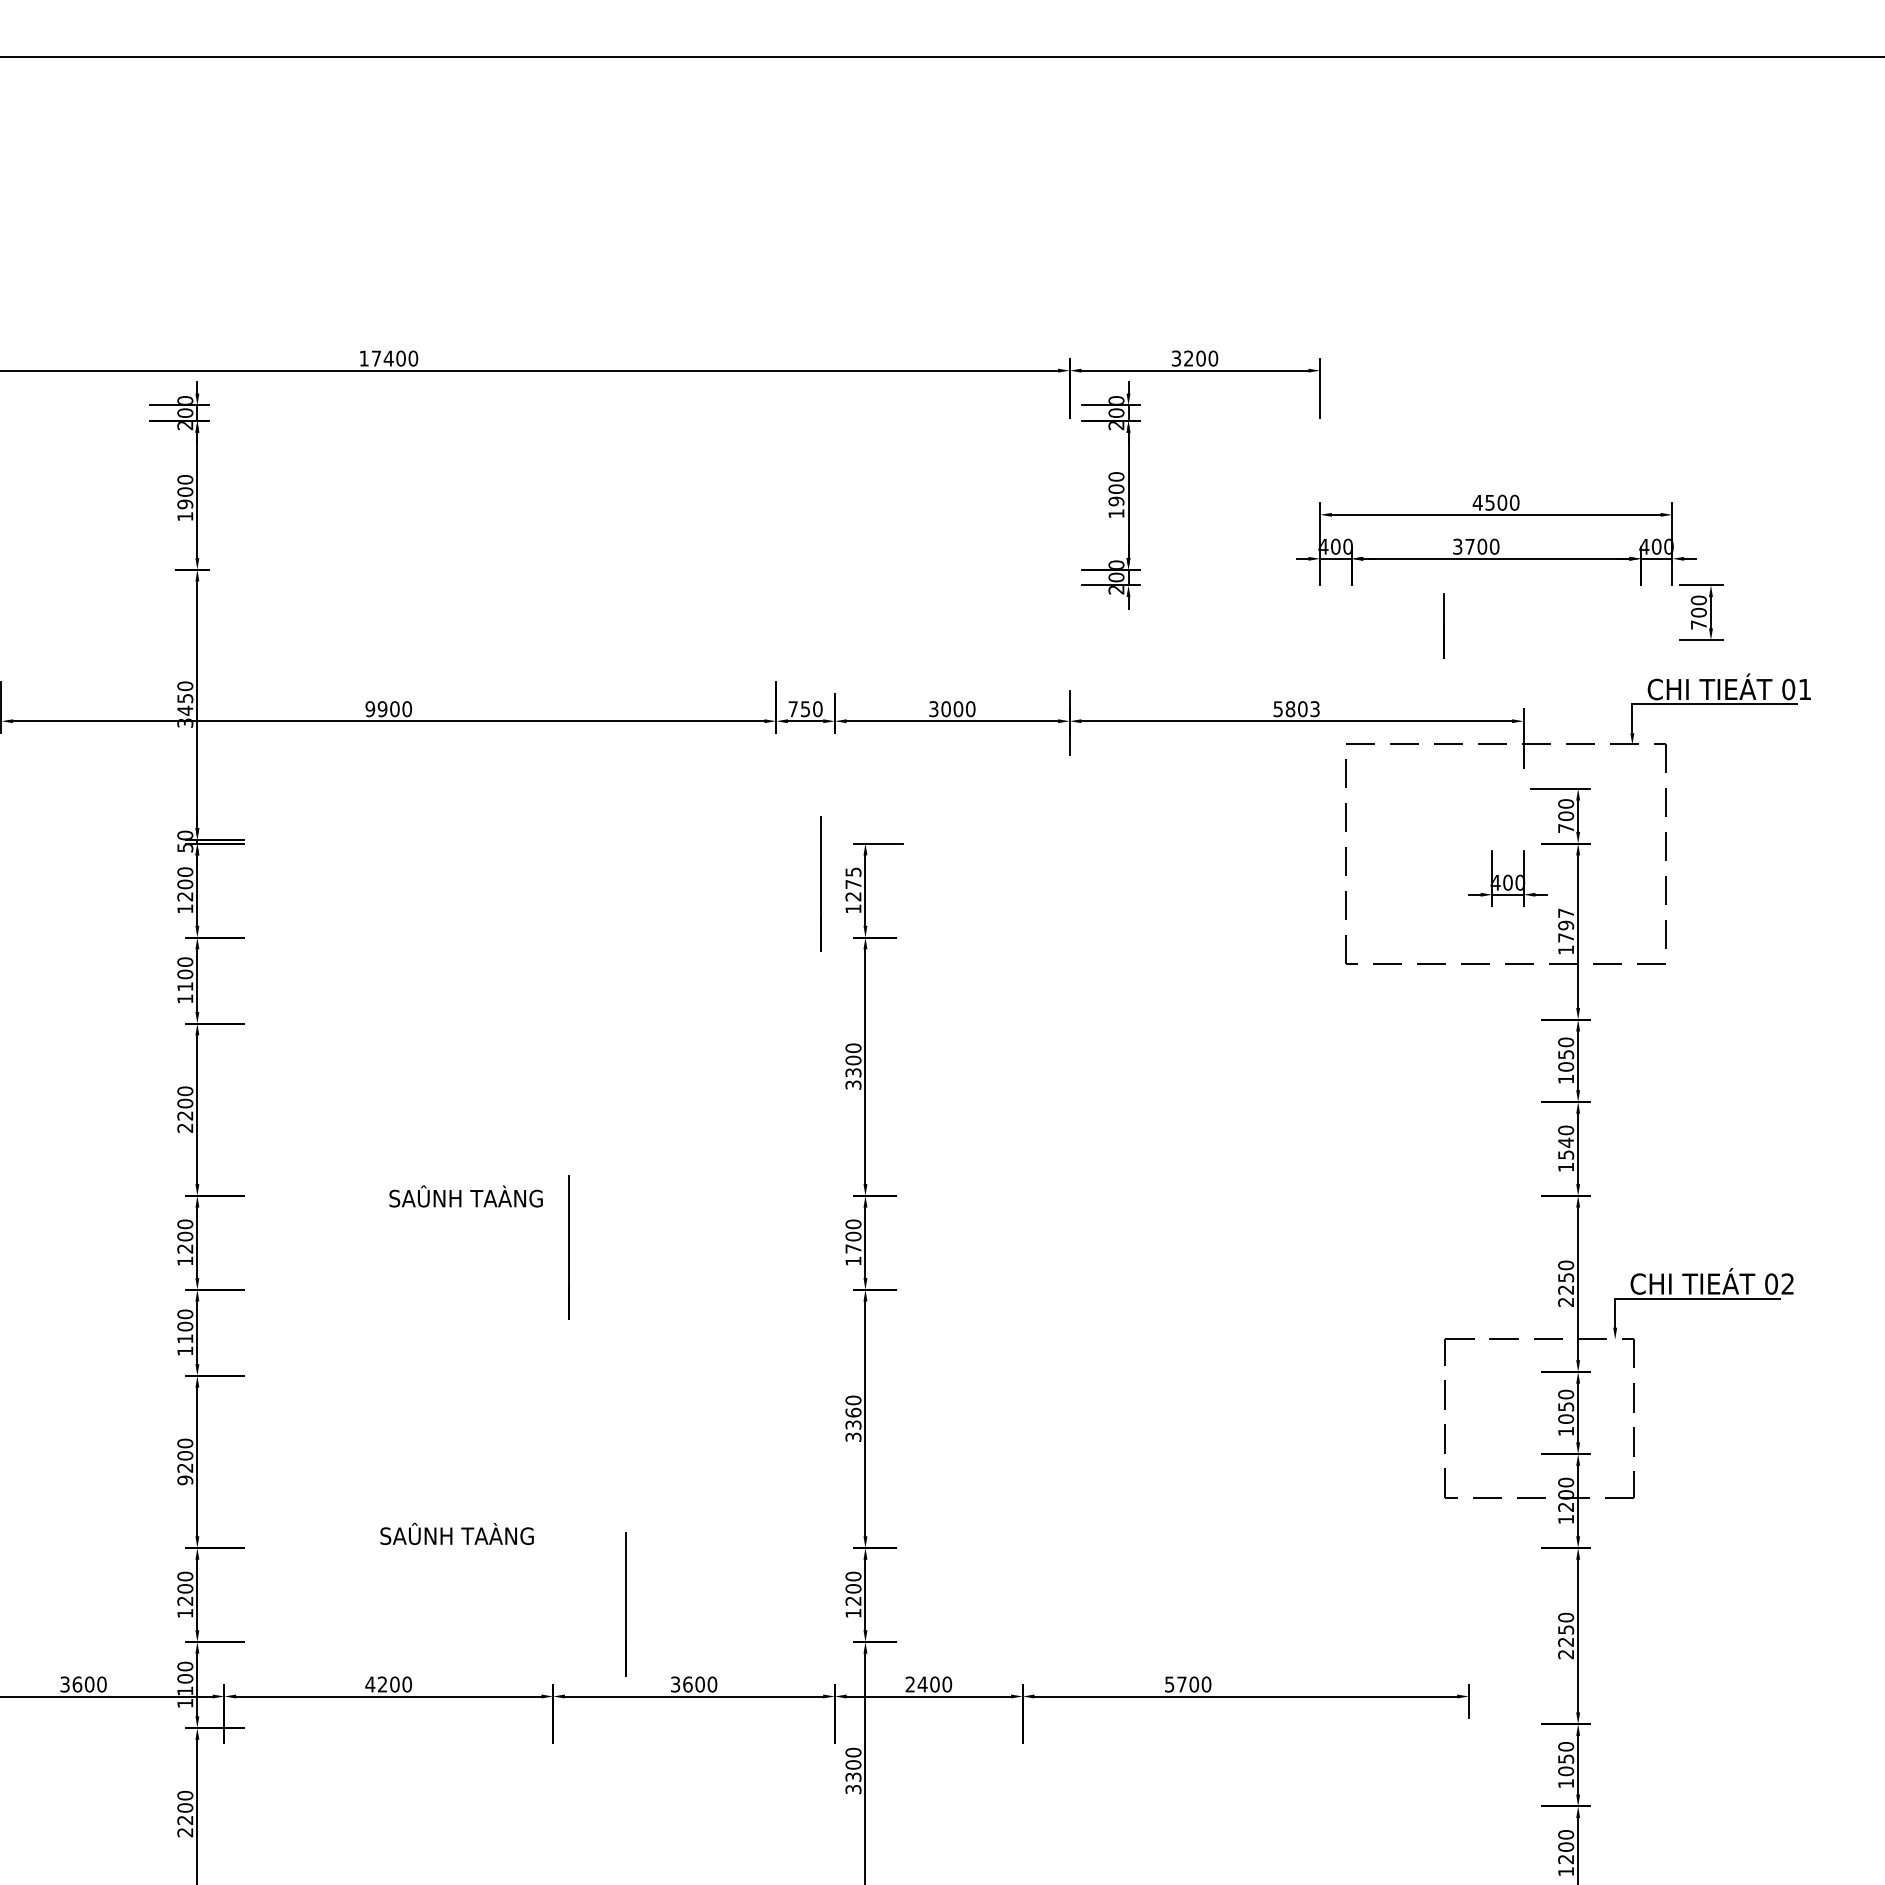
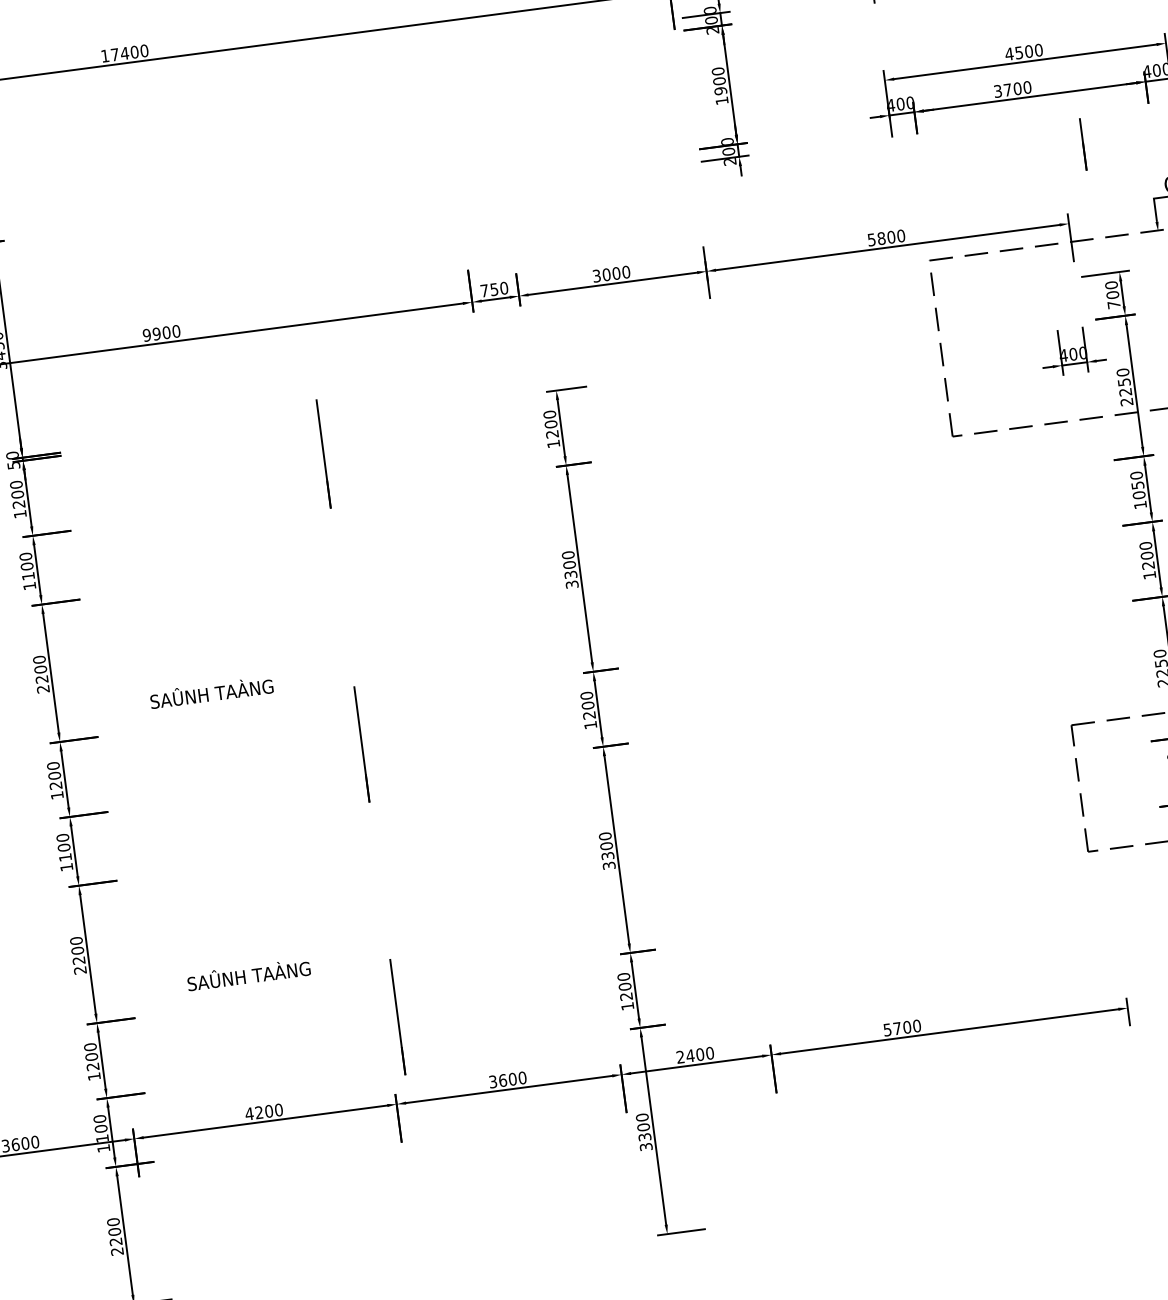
line: (1443, 625) -> (1082, 144), moved
text: (1314, 709) -> (900, 236), 5803 -> 5800
text: (853, 878) -> (550, 419), 1275 -> 1200
line: (820, 883) -> (323, 453), moved
text: (1566, 931) -> (1125, 387), 1797 -> 2250
text: (1566, 1148) -> (1148, 560), 1540 -> 1200
text: (465, 1196) -> (211, 692), moved
text: (853, 1248) -> (589, 715), 1700 -> 1200
text: (853, 1412) -> (606, 846), 3360 -> 3300
text: (185, 1480) -> (80, 970), 9200 -> 2200
text: (456, 1533) -> (248, 974), moved
line: (625, 1604) -> (397, 1017), moved

